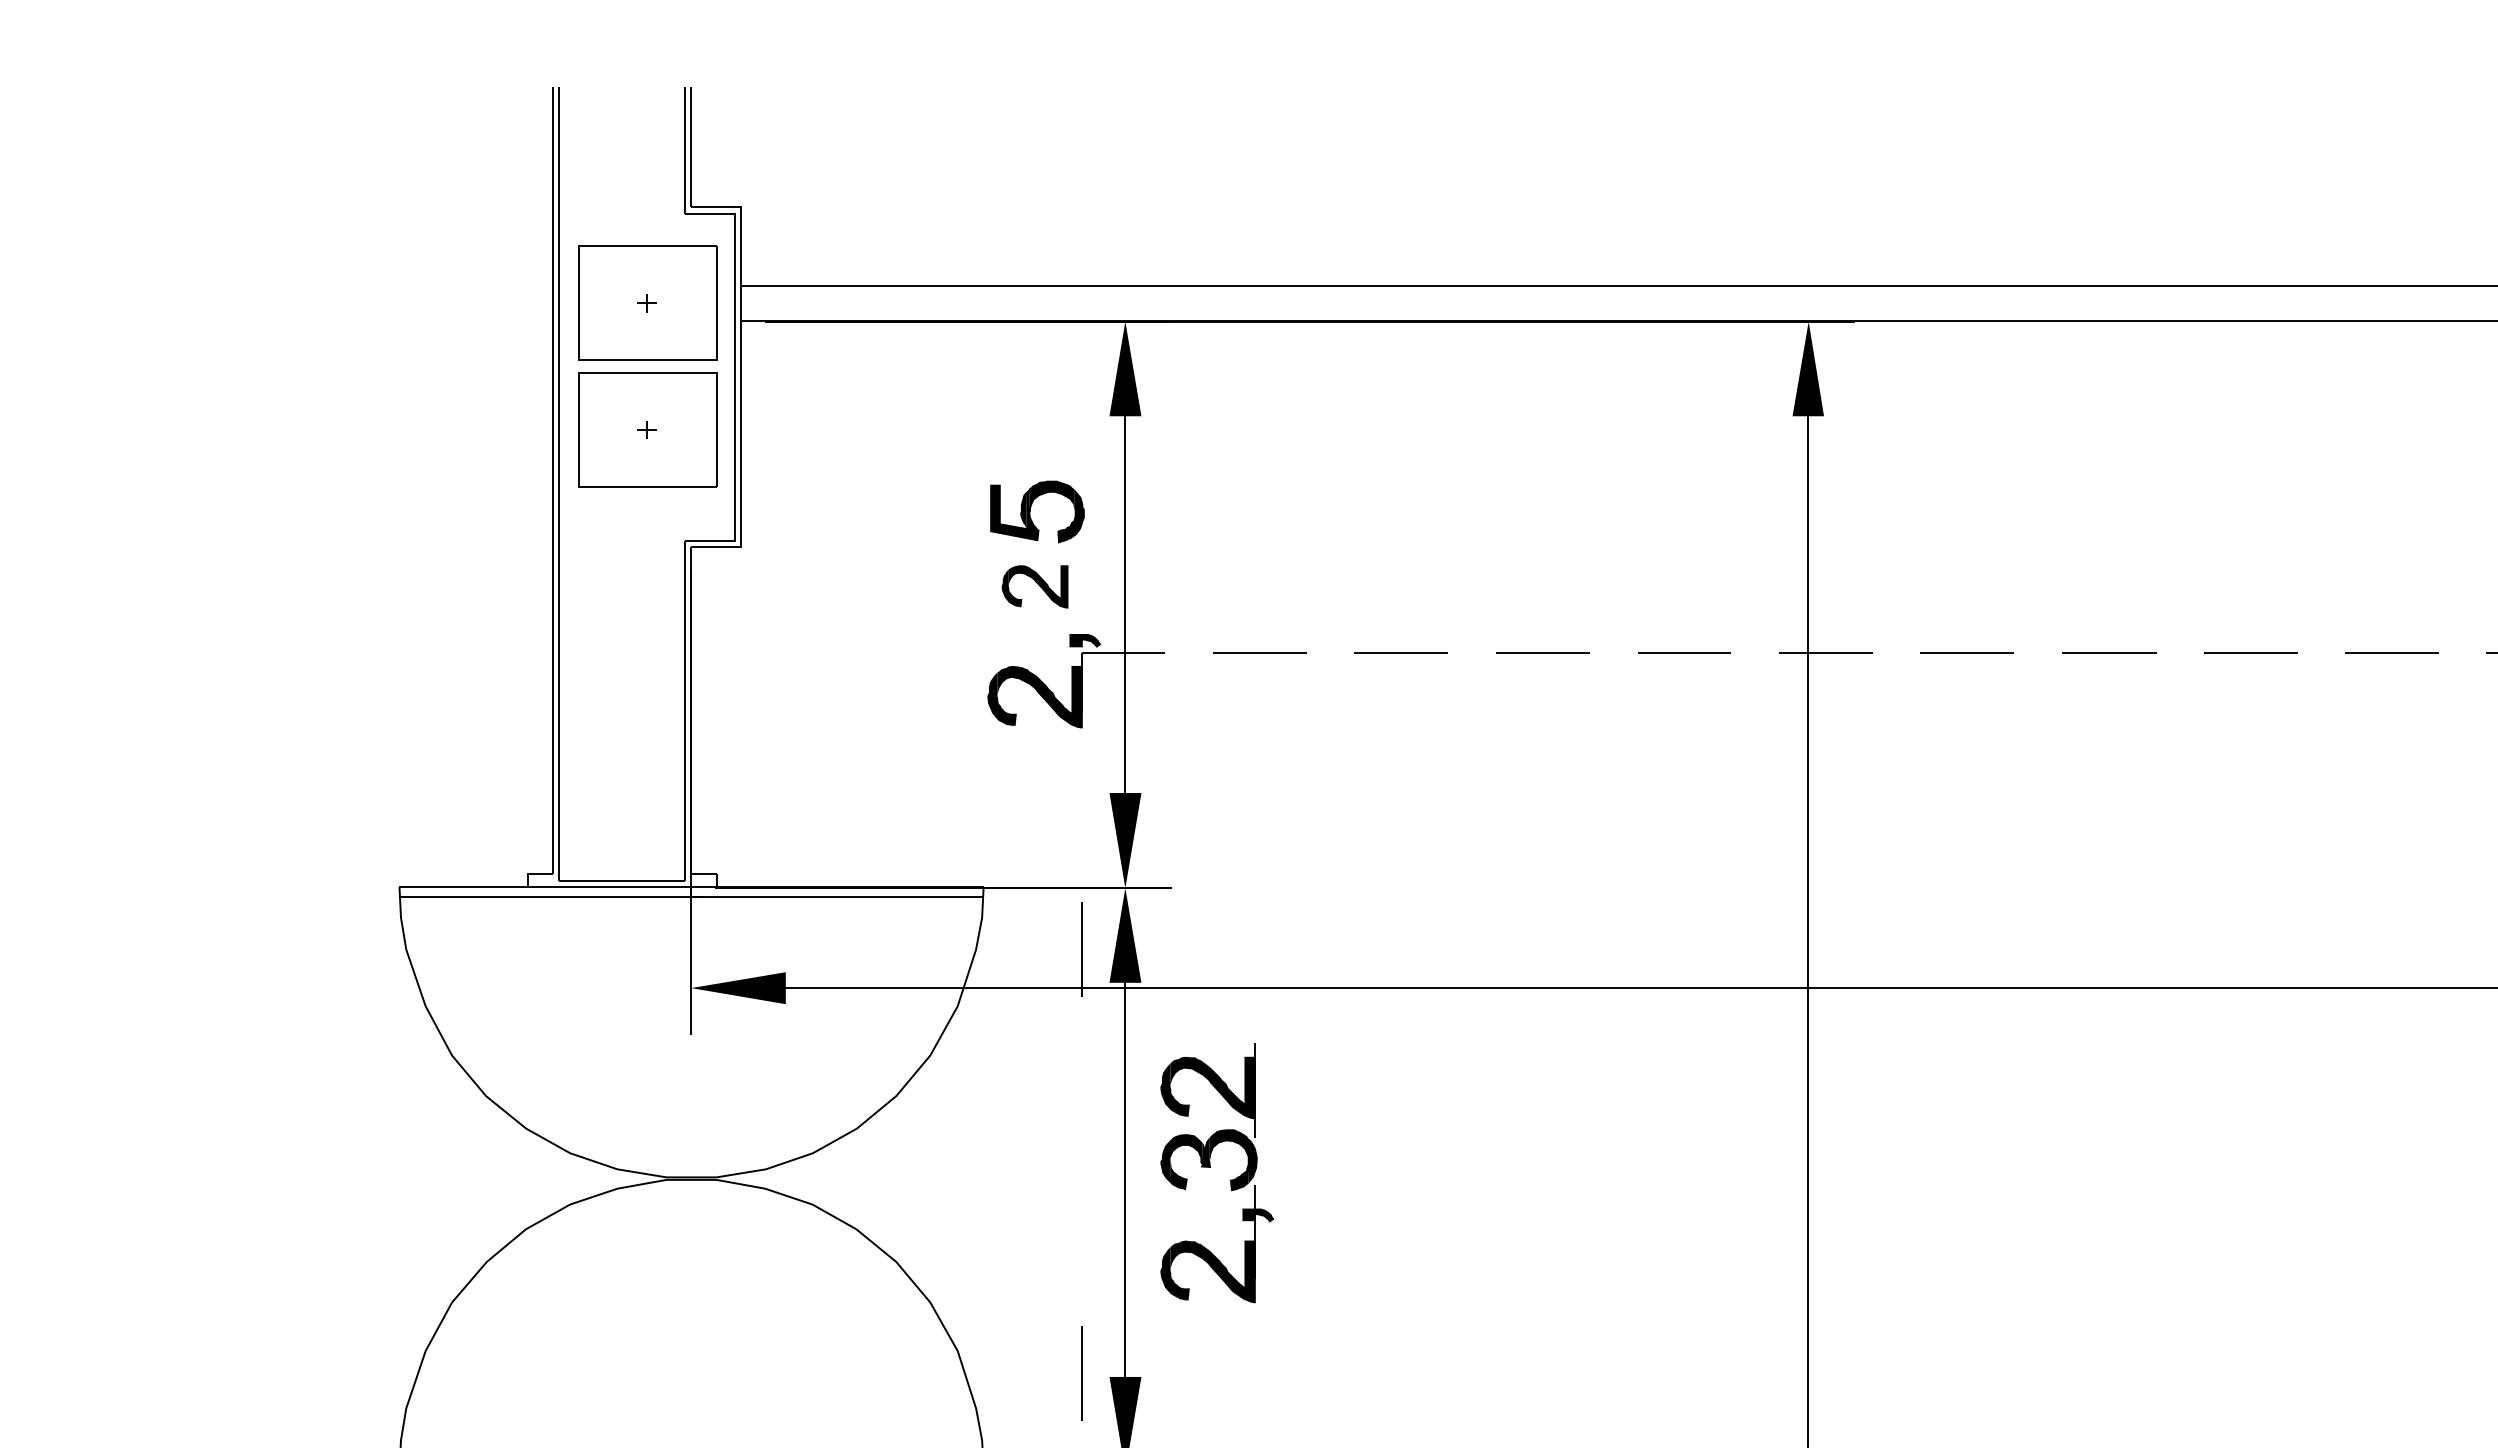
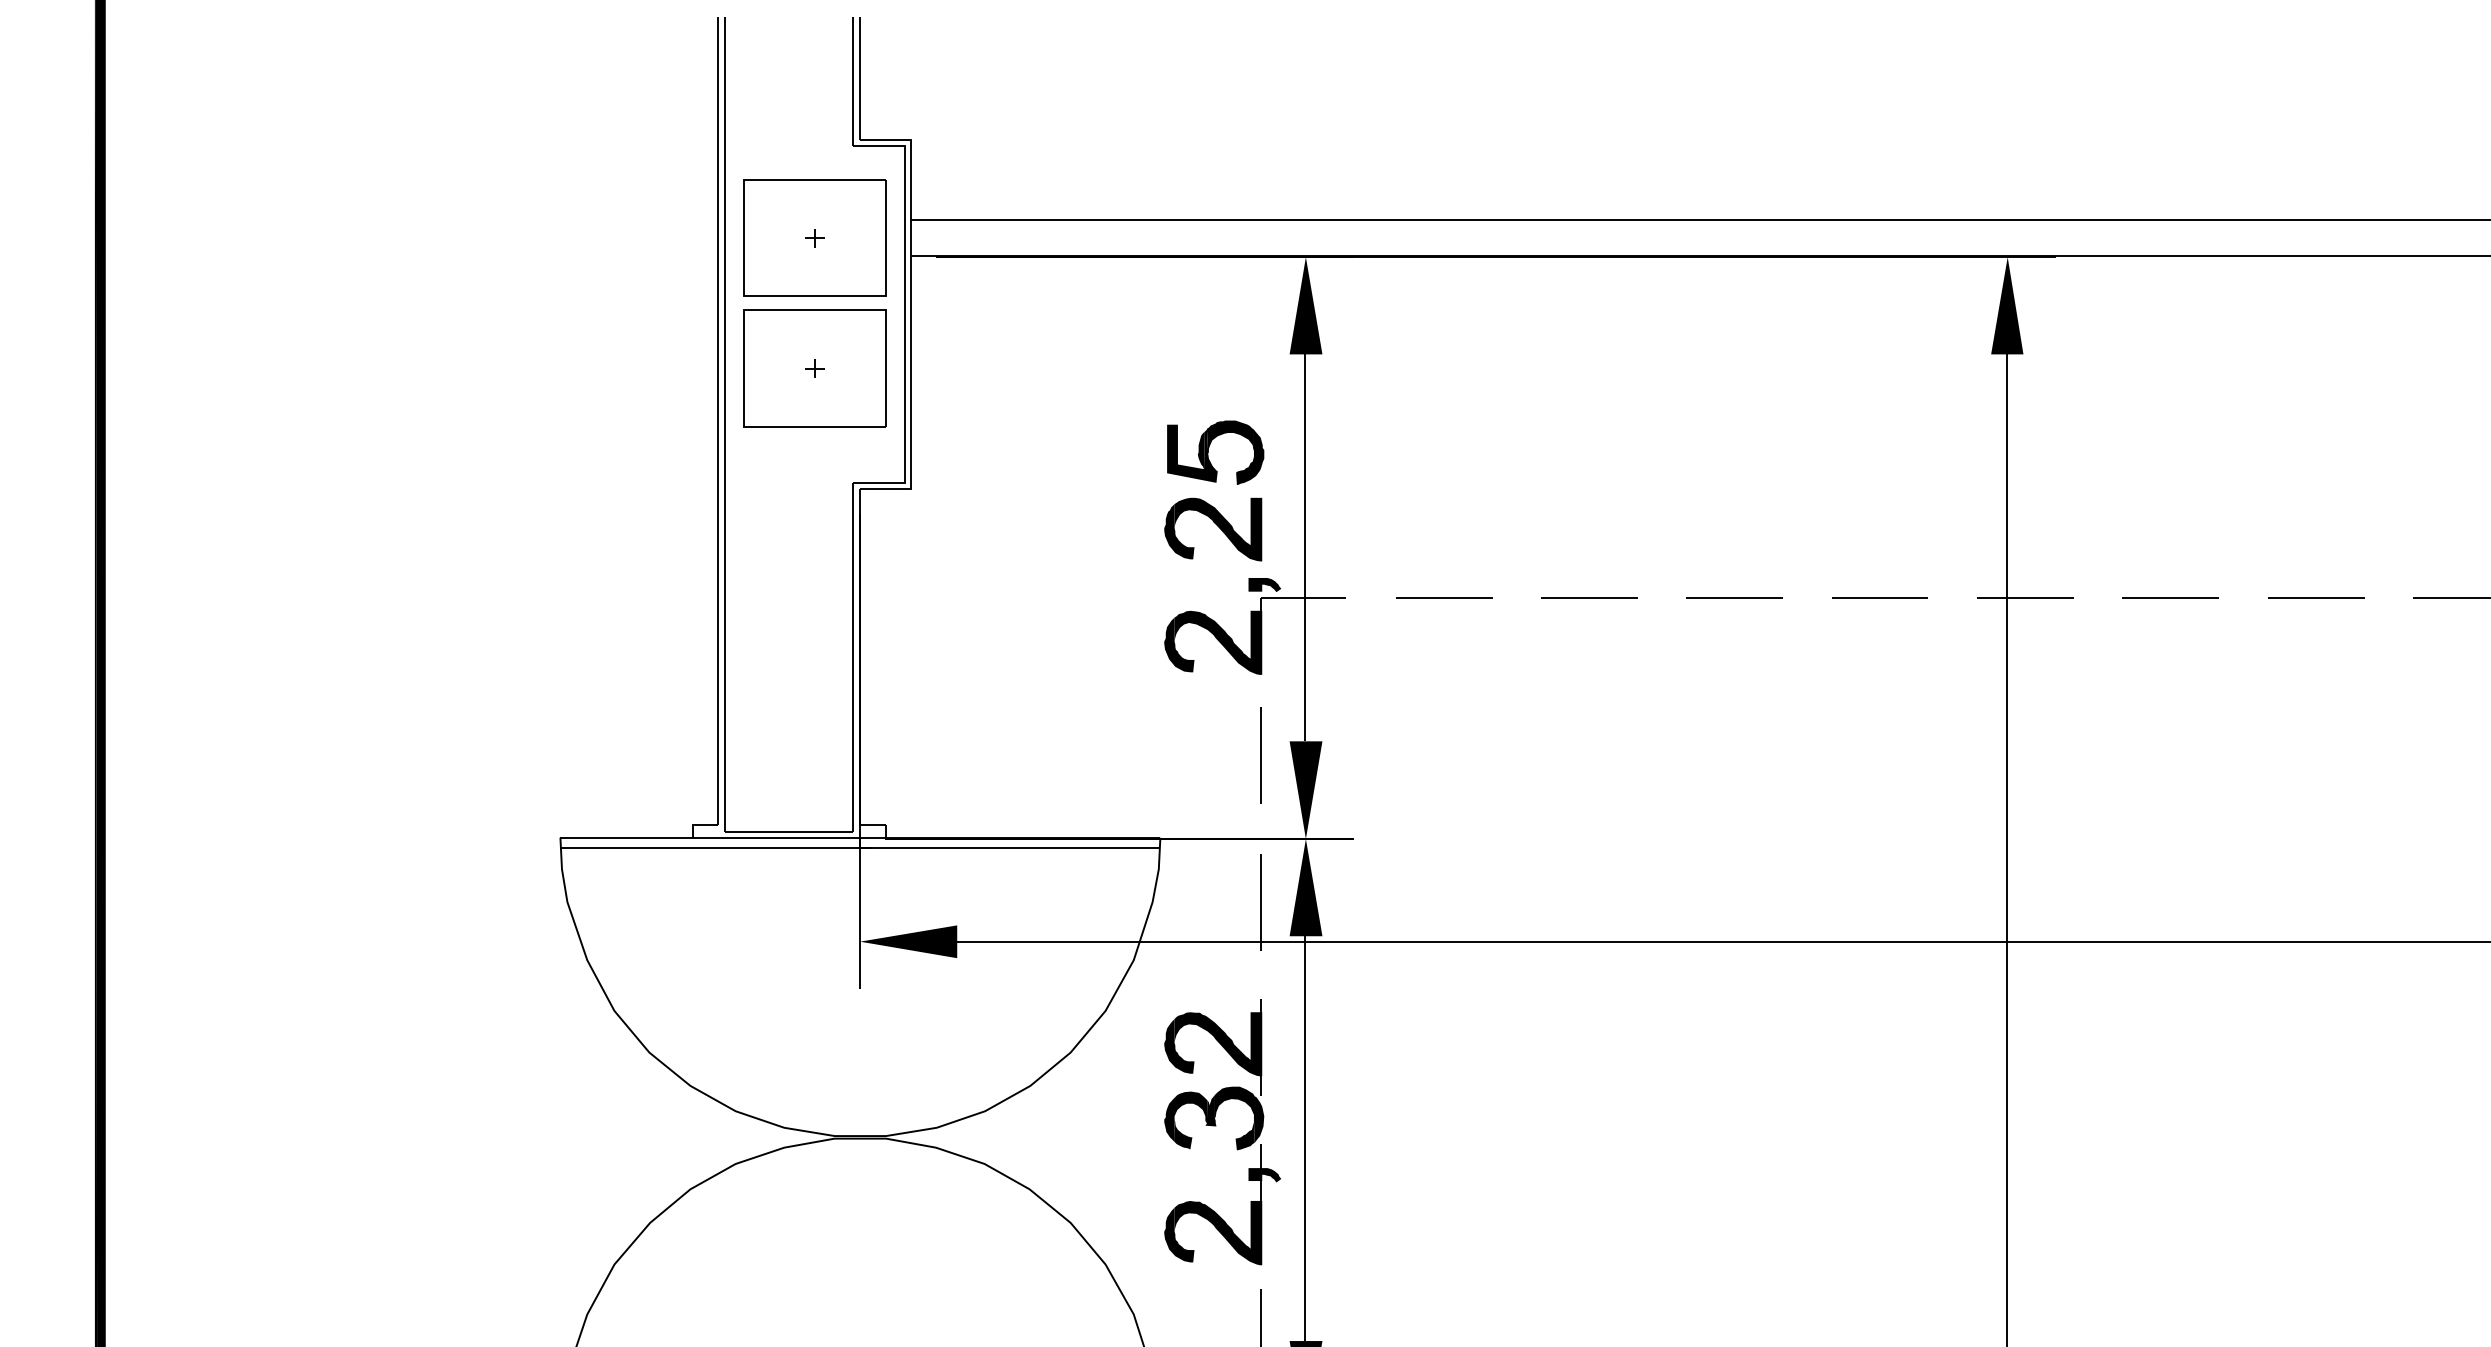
part: (1034, 586) -> (1212, 529), size x1.43
line: (1081, 806) -> (1260, 755), added
part: (1211, 1167) -> (1216, 1125), moved

